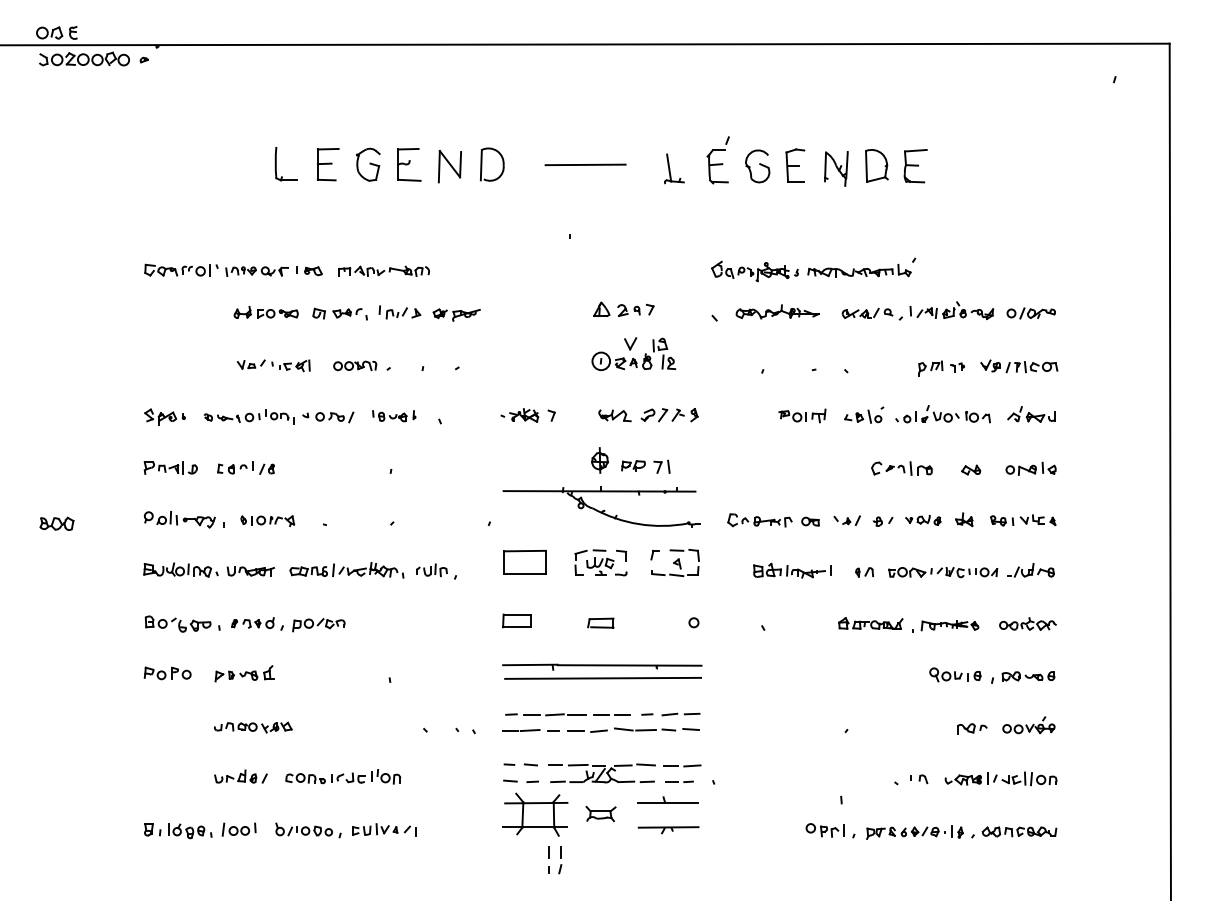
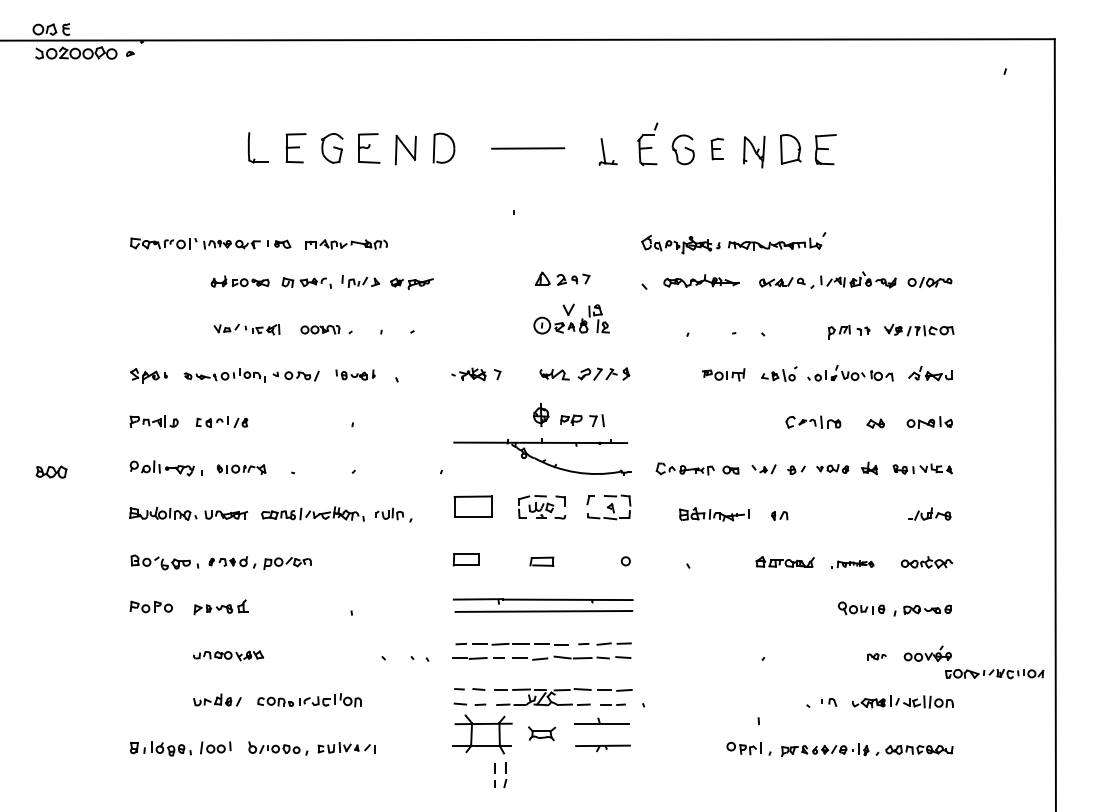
part: (795, 164) -> (717, 148), size x0.7
part: (943, 573) -> (994, 674), moved
part: (945, 626) -> (852, 564), size x0.7
part: (971, 728) -> (876, 656), size x0.7

